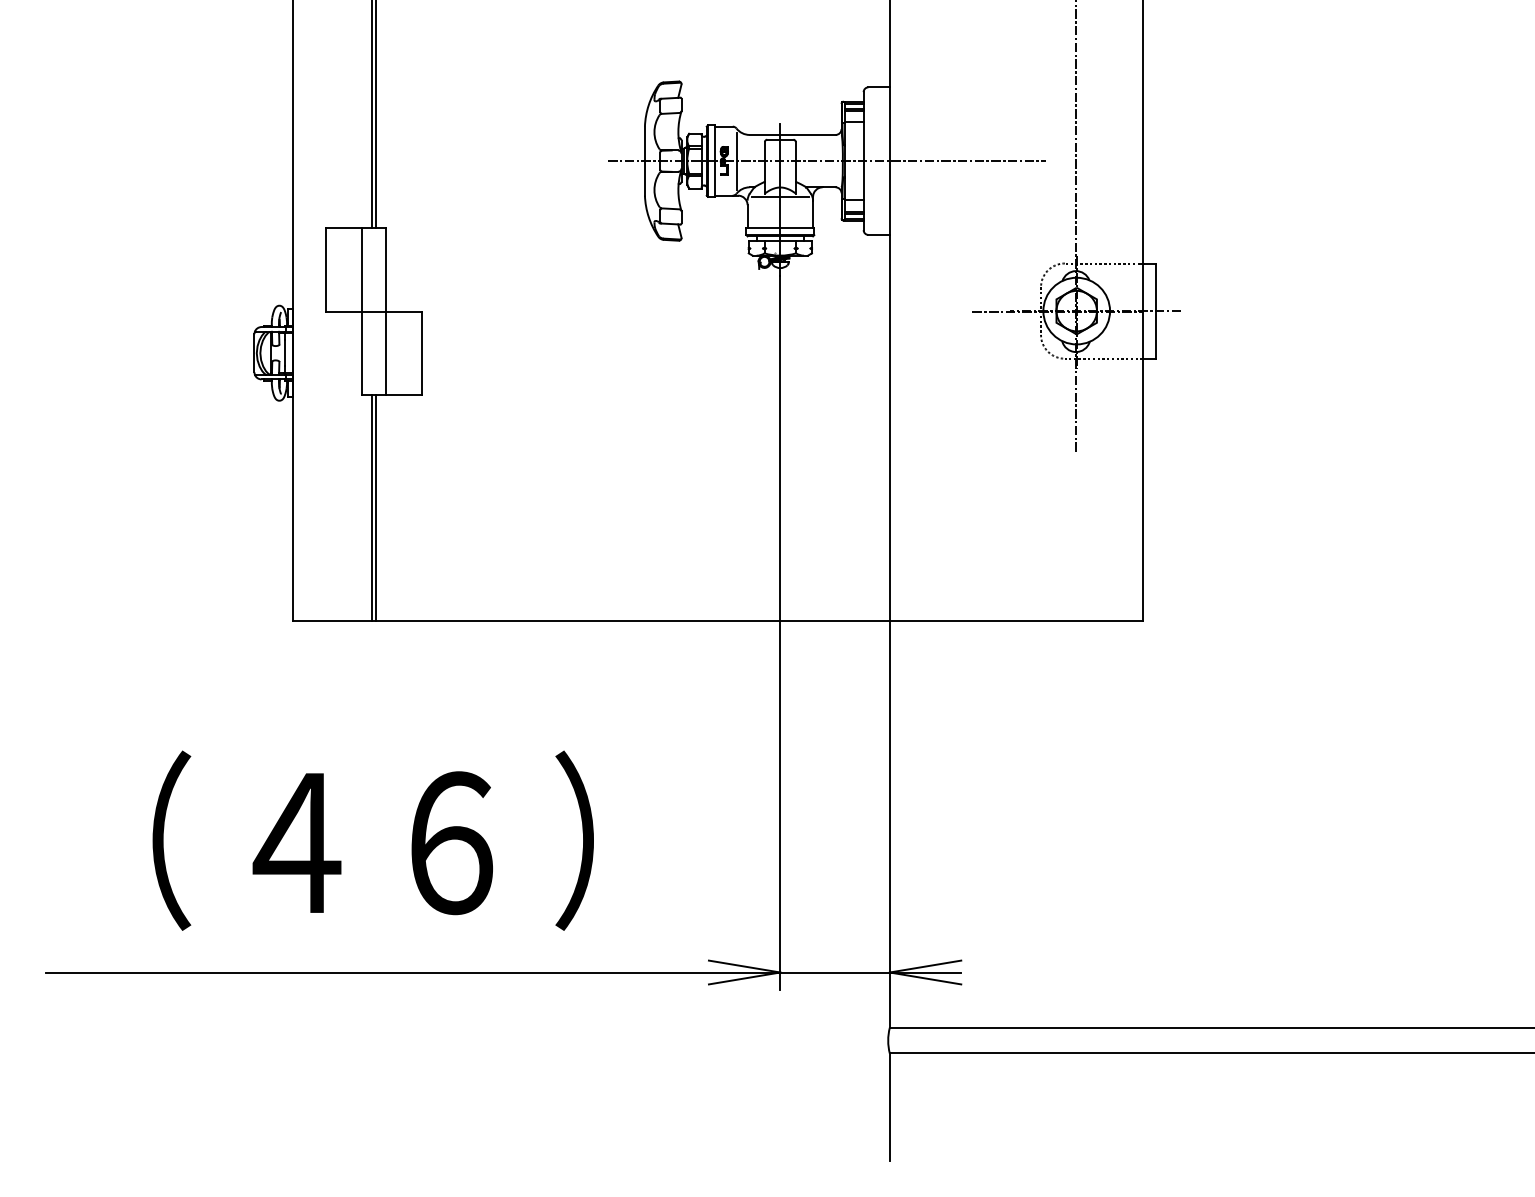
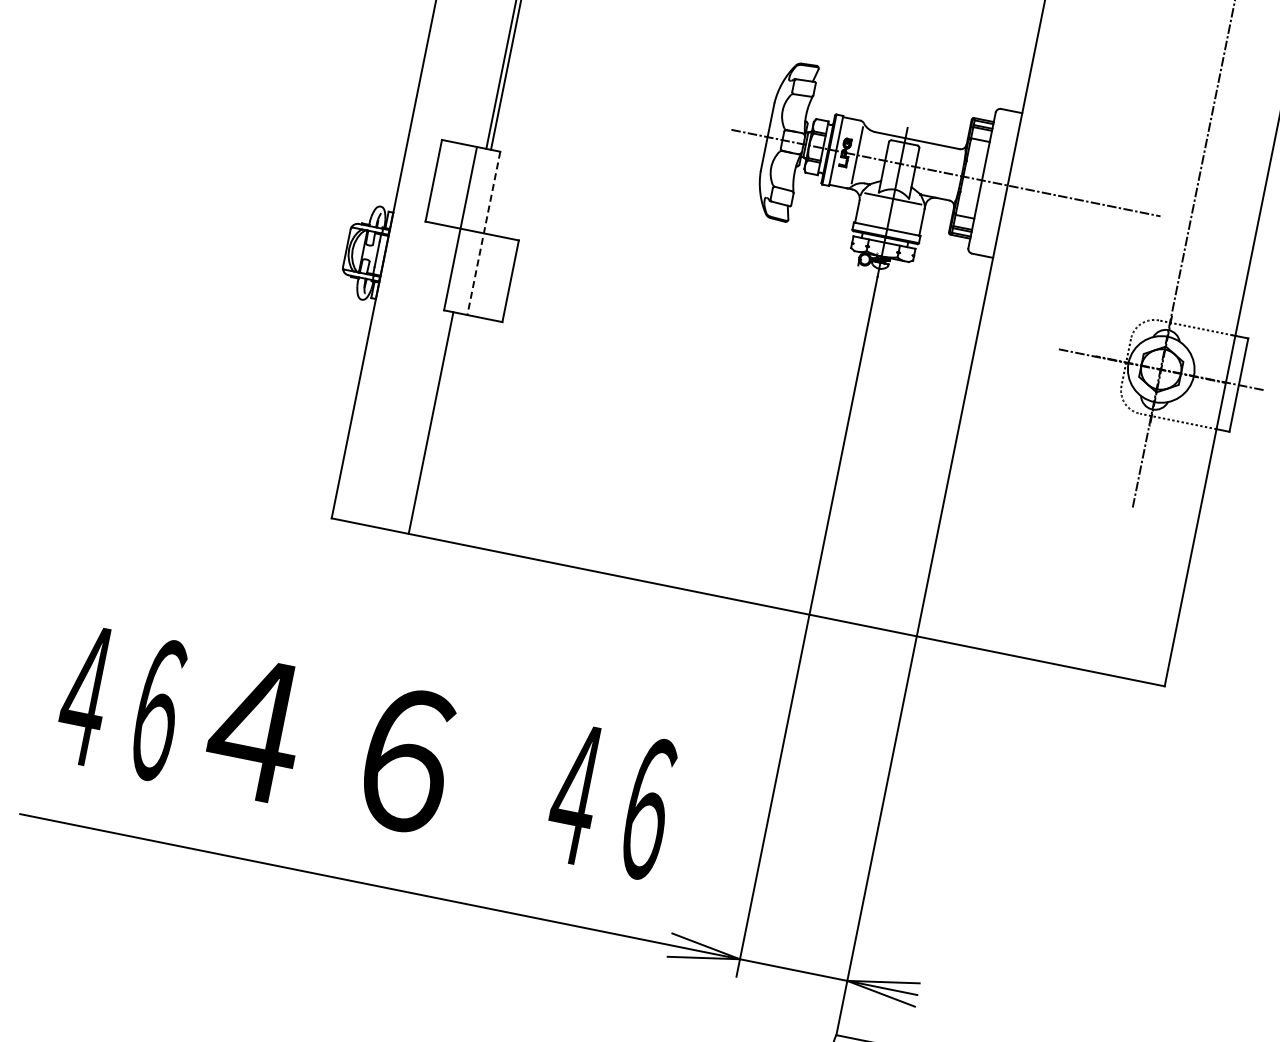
line: (385, 312) -> (483, 234), solid -> dashed
line: (376, 507) -> (436, 423), removed
text: (128, 840) -> (127, 701), （ -> ４６
text: (617, 840) -> (606, 797), ） -> ４６
text: (372, 843) -> (329, 744), moved

